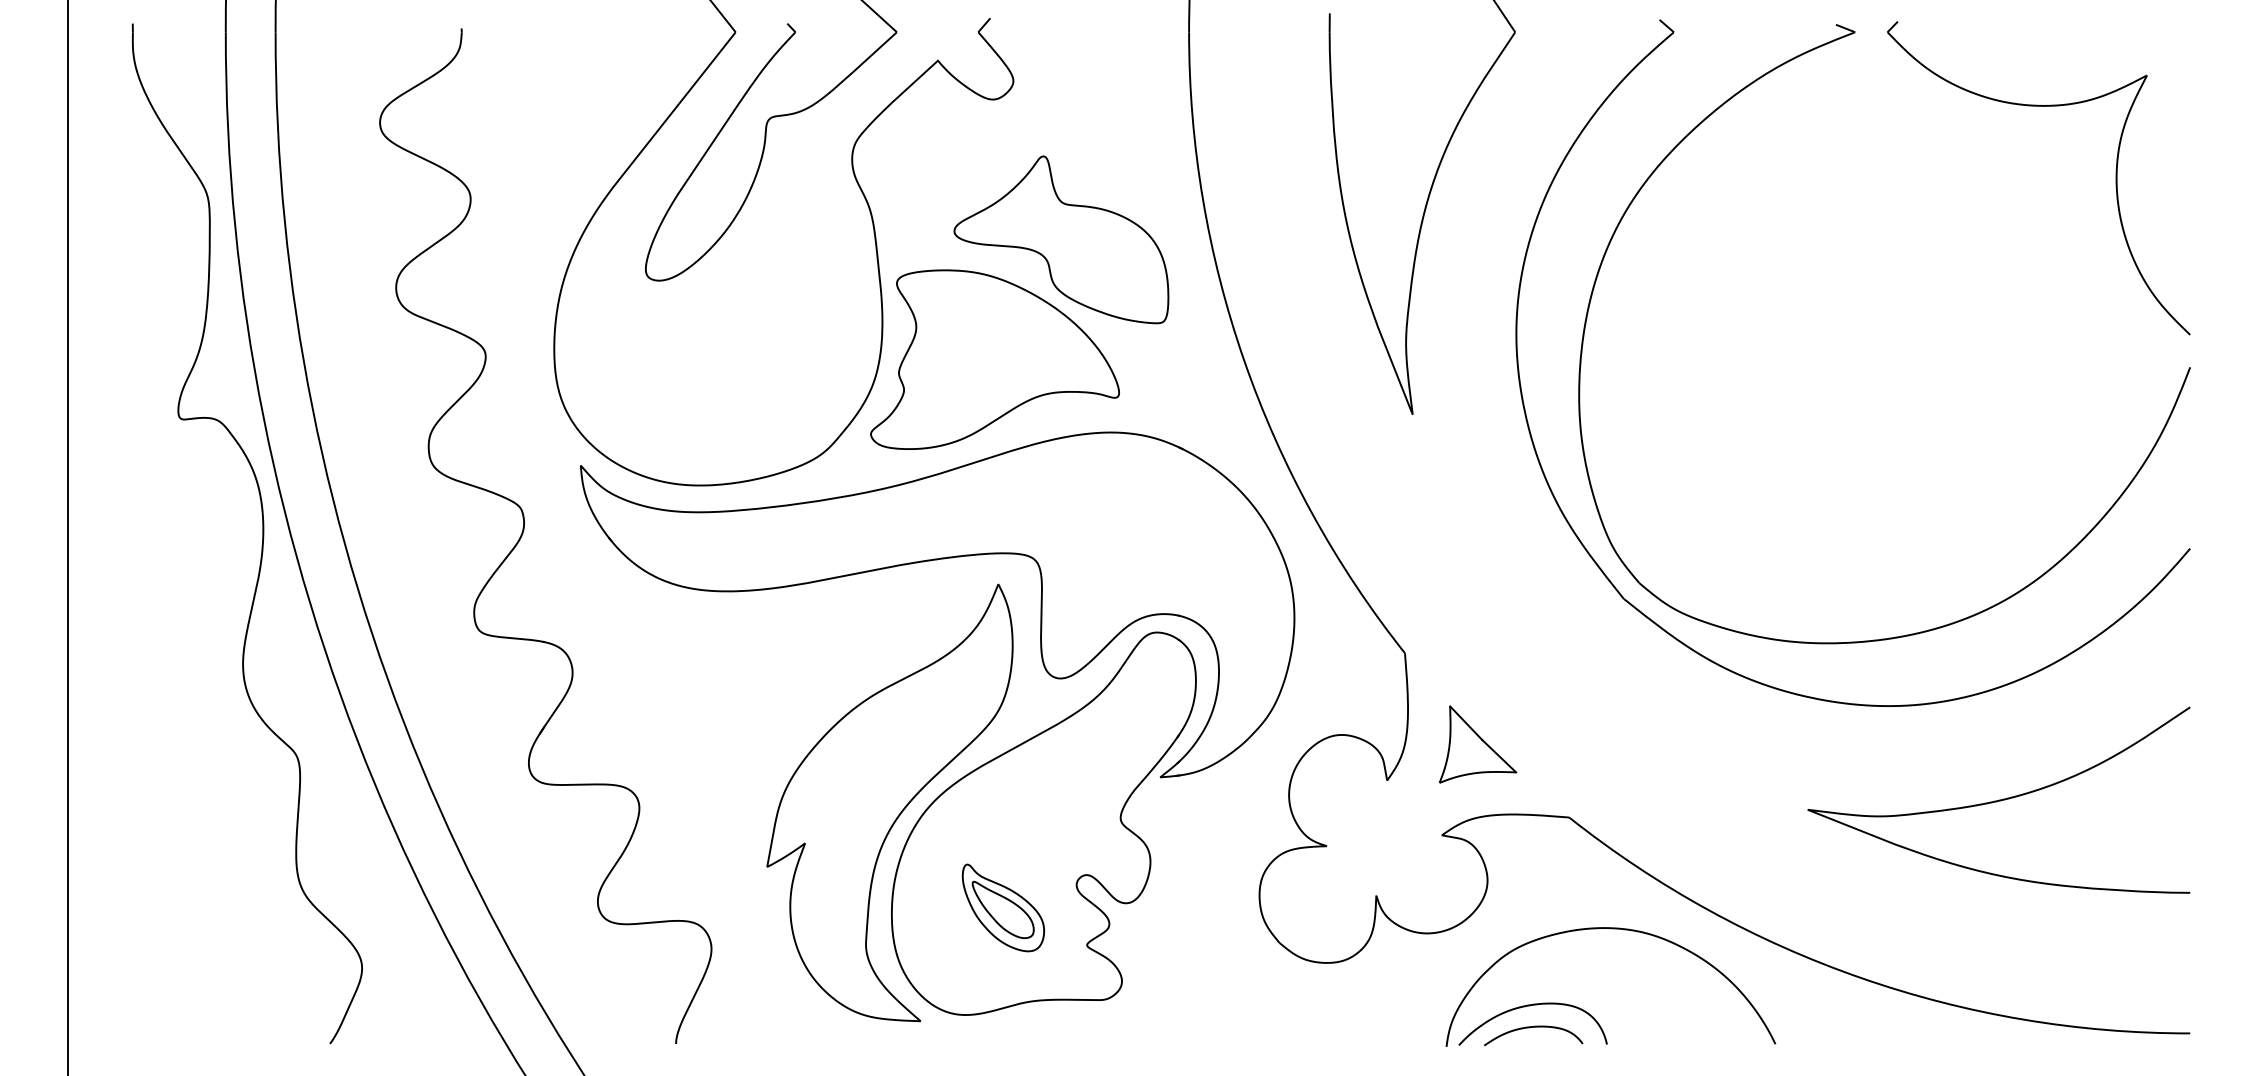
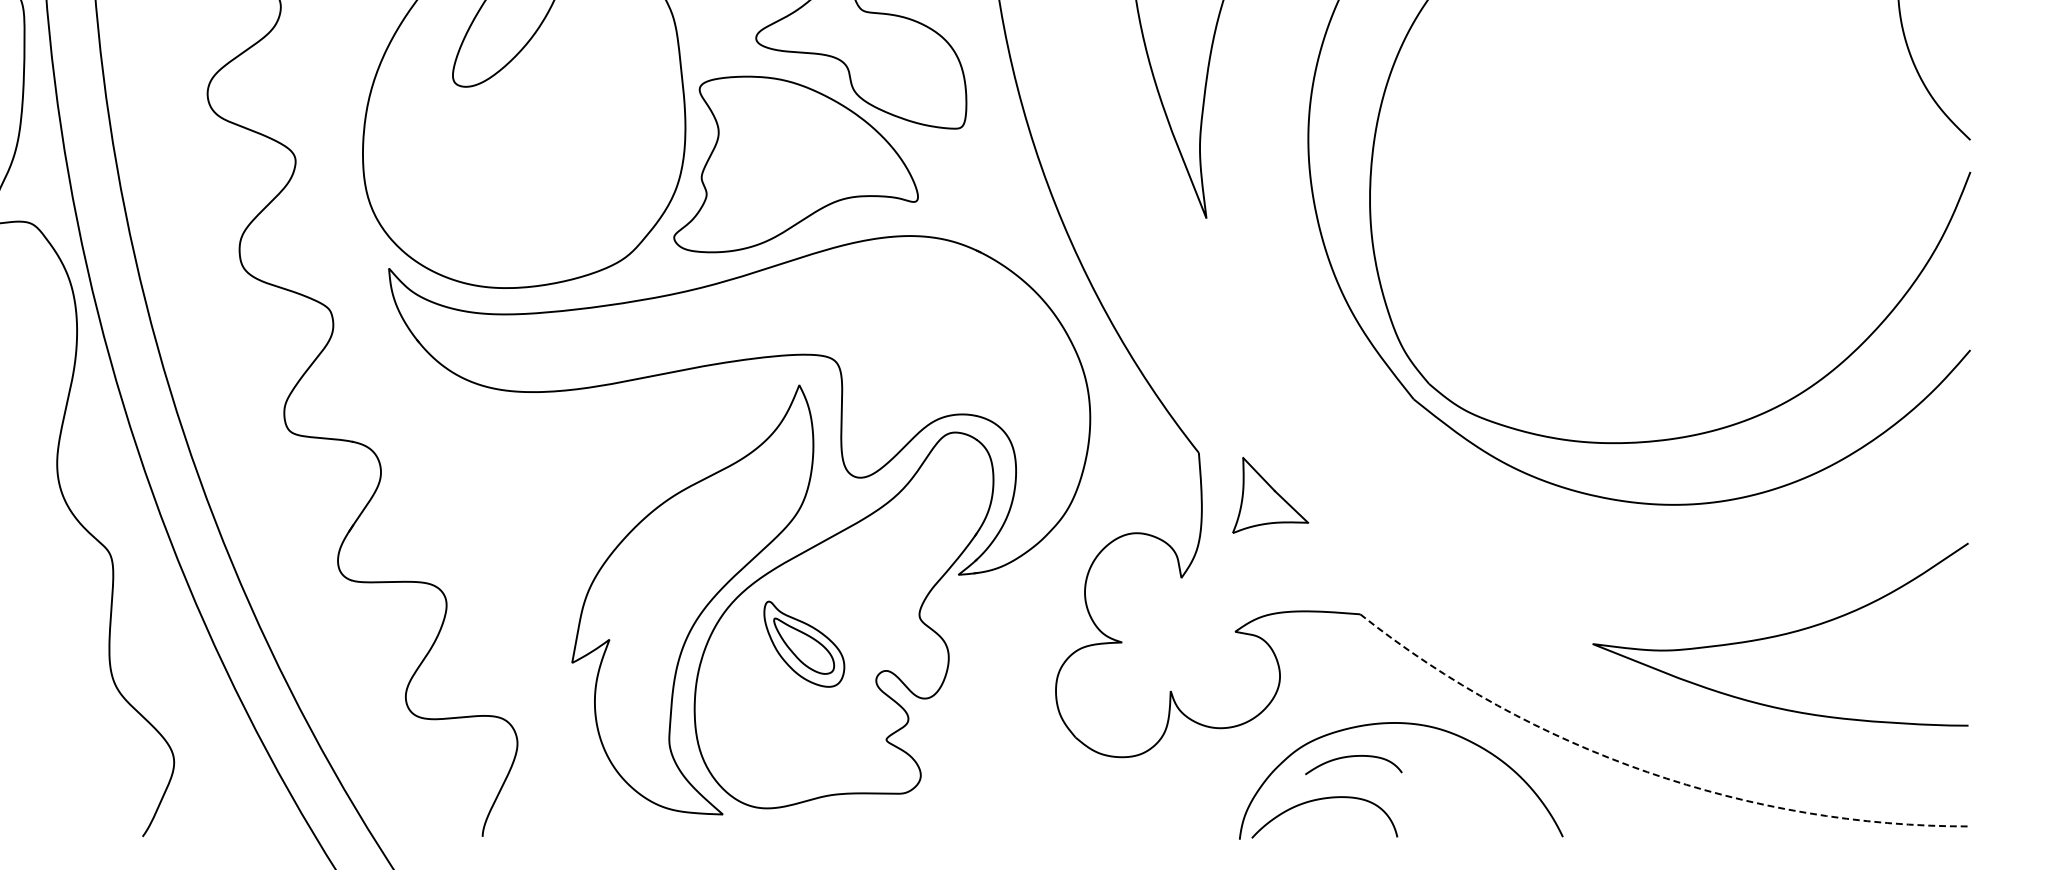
part: (1477, 744) -> (1270, 495), moved
curve: (1999, 799) -> (1781, 633), moved
part: (1003, 907) -> (804, 643), moved
arc: (1861, 978) -> (1647, 772), solid -> dashed
curve: (1533, 1027) -> (1353, 756), moved

